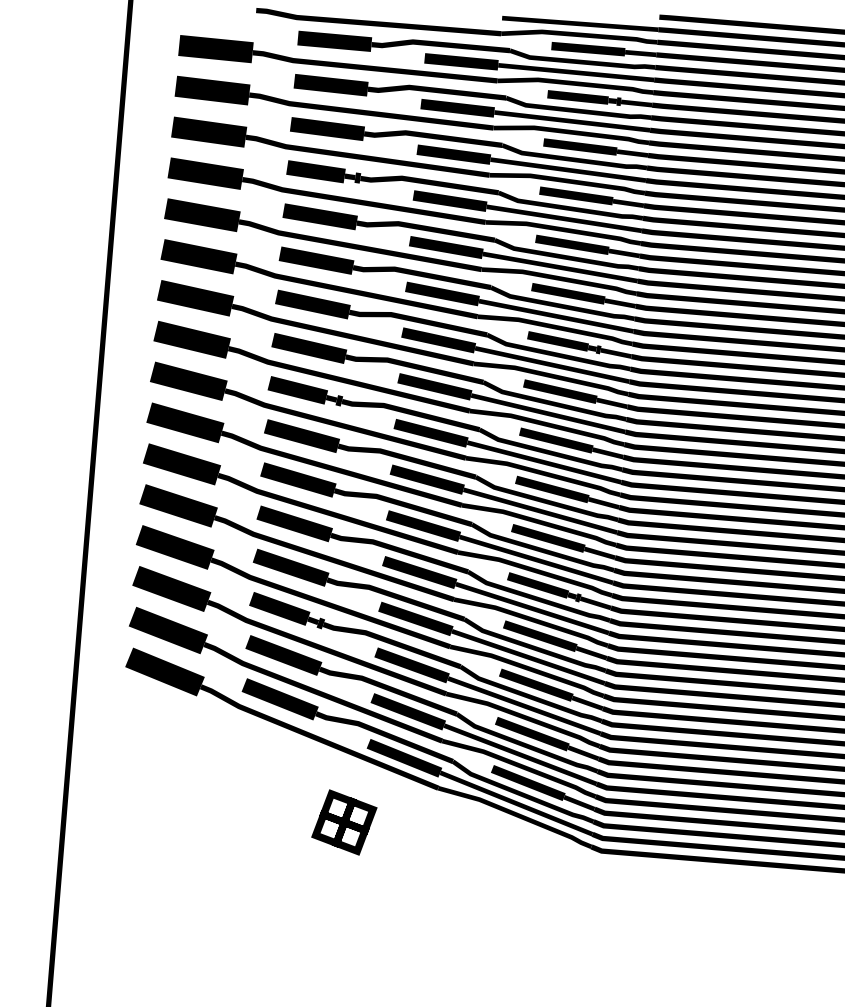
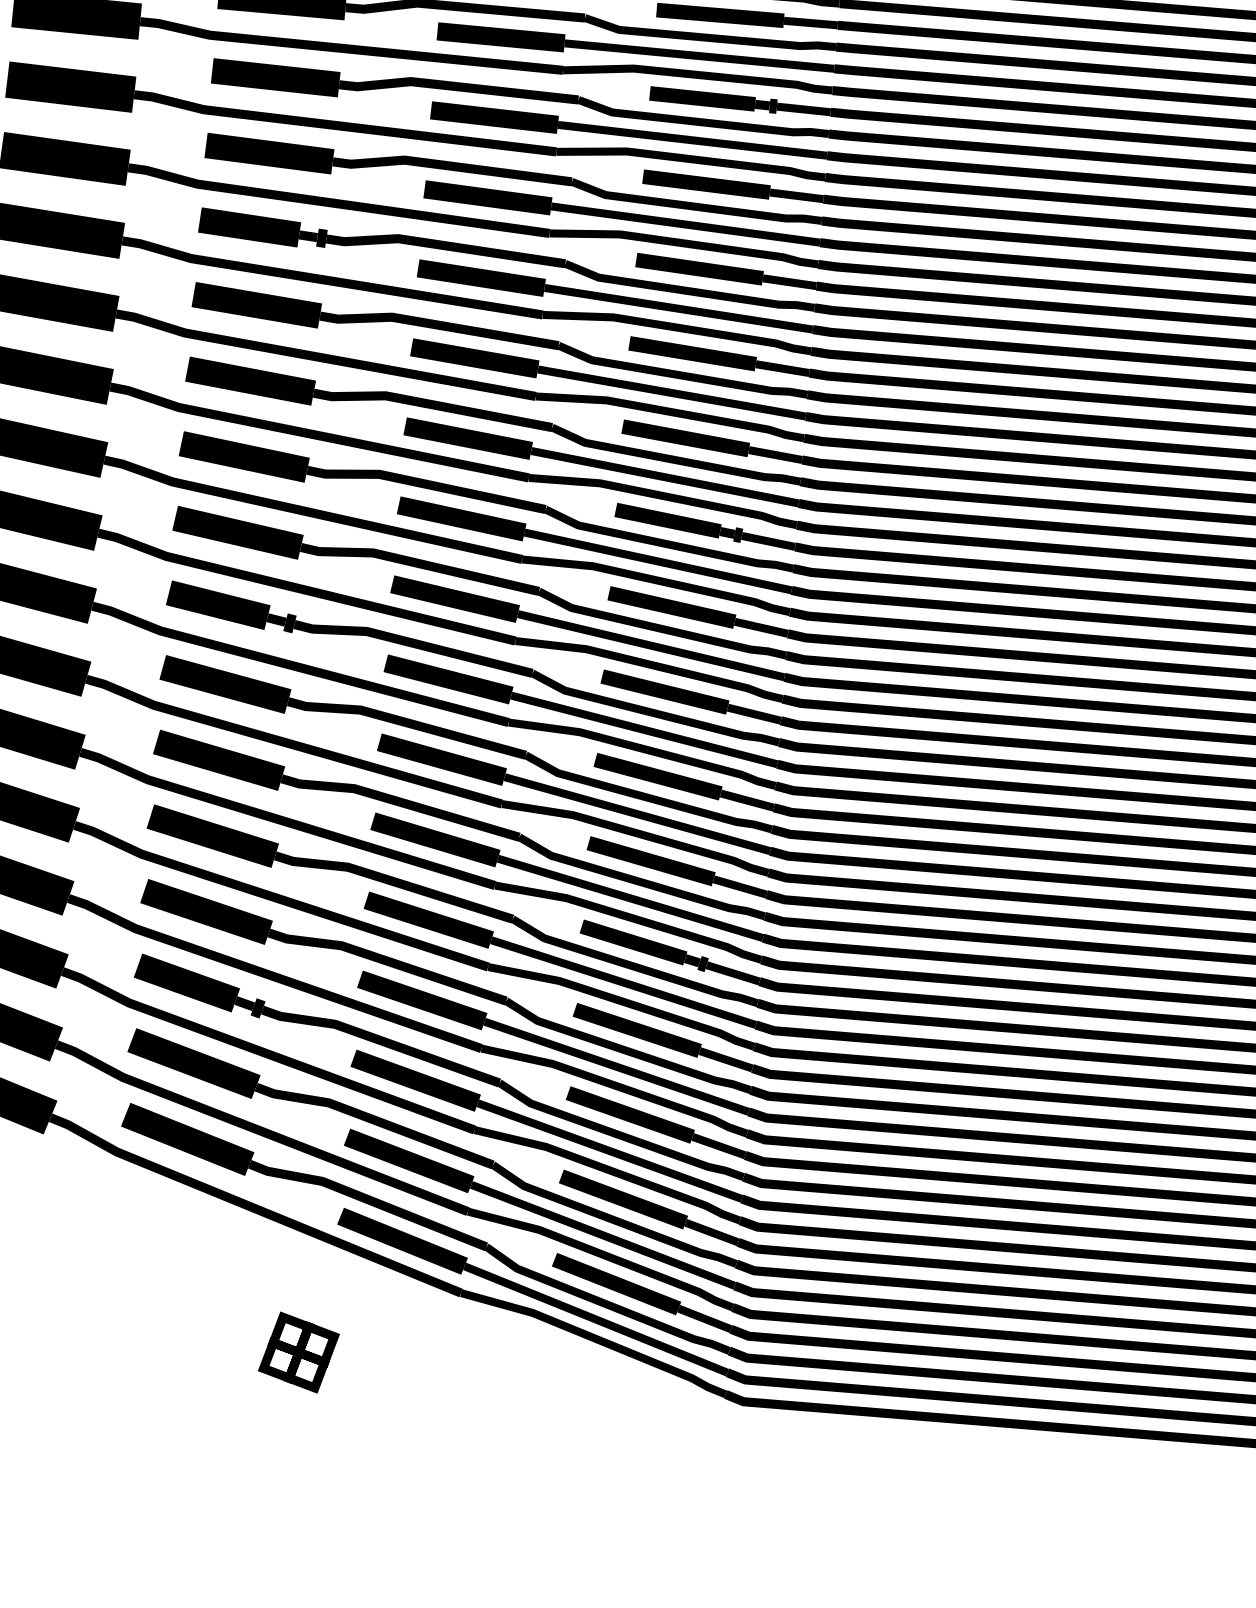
part: (344, 822) -> (298, 1352), size x0.71

